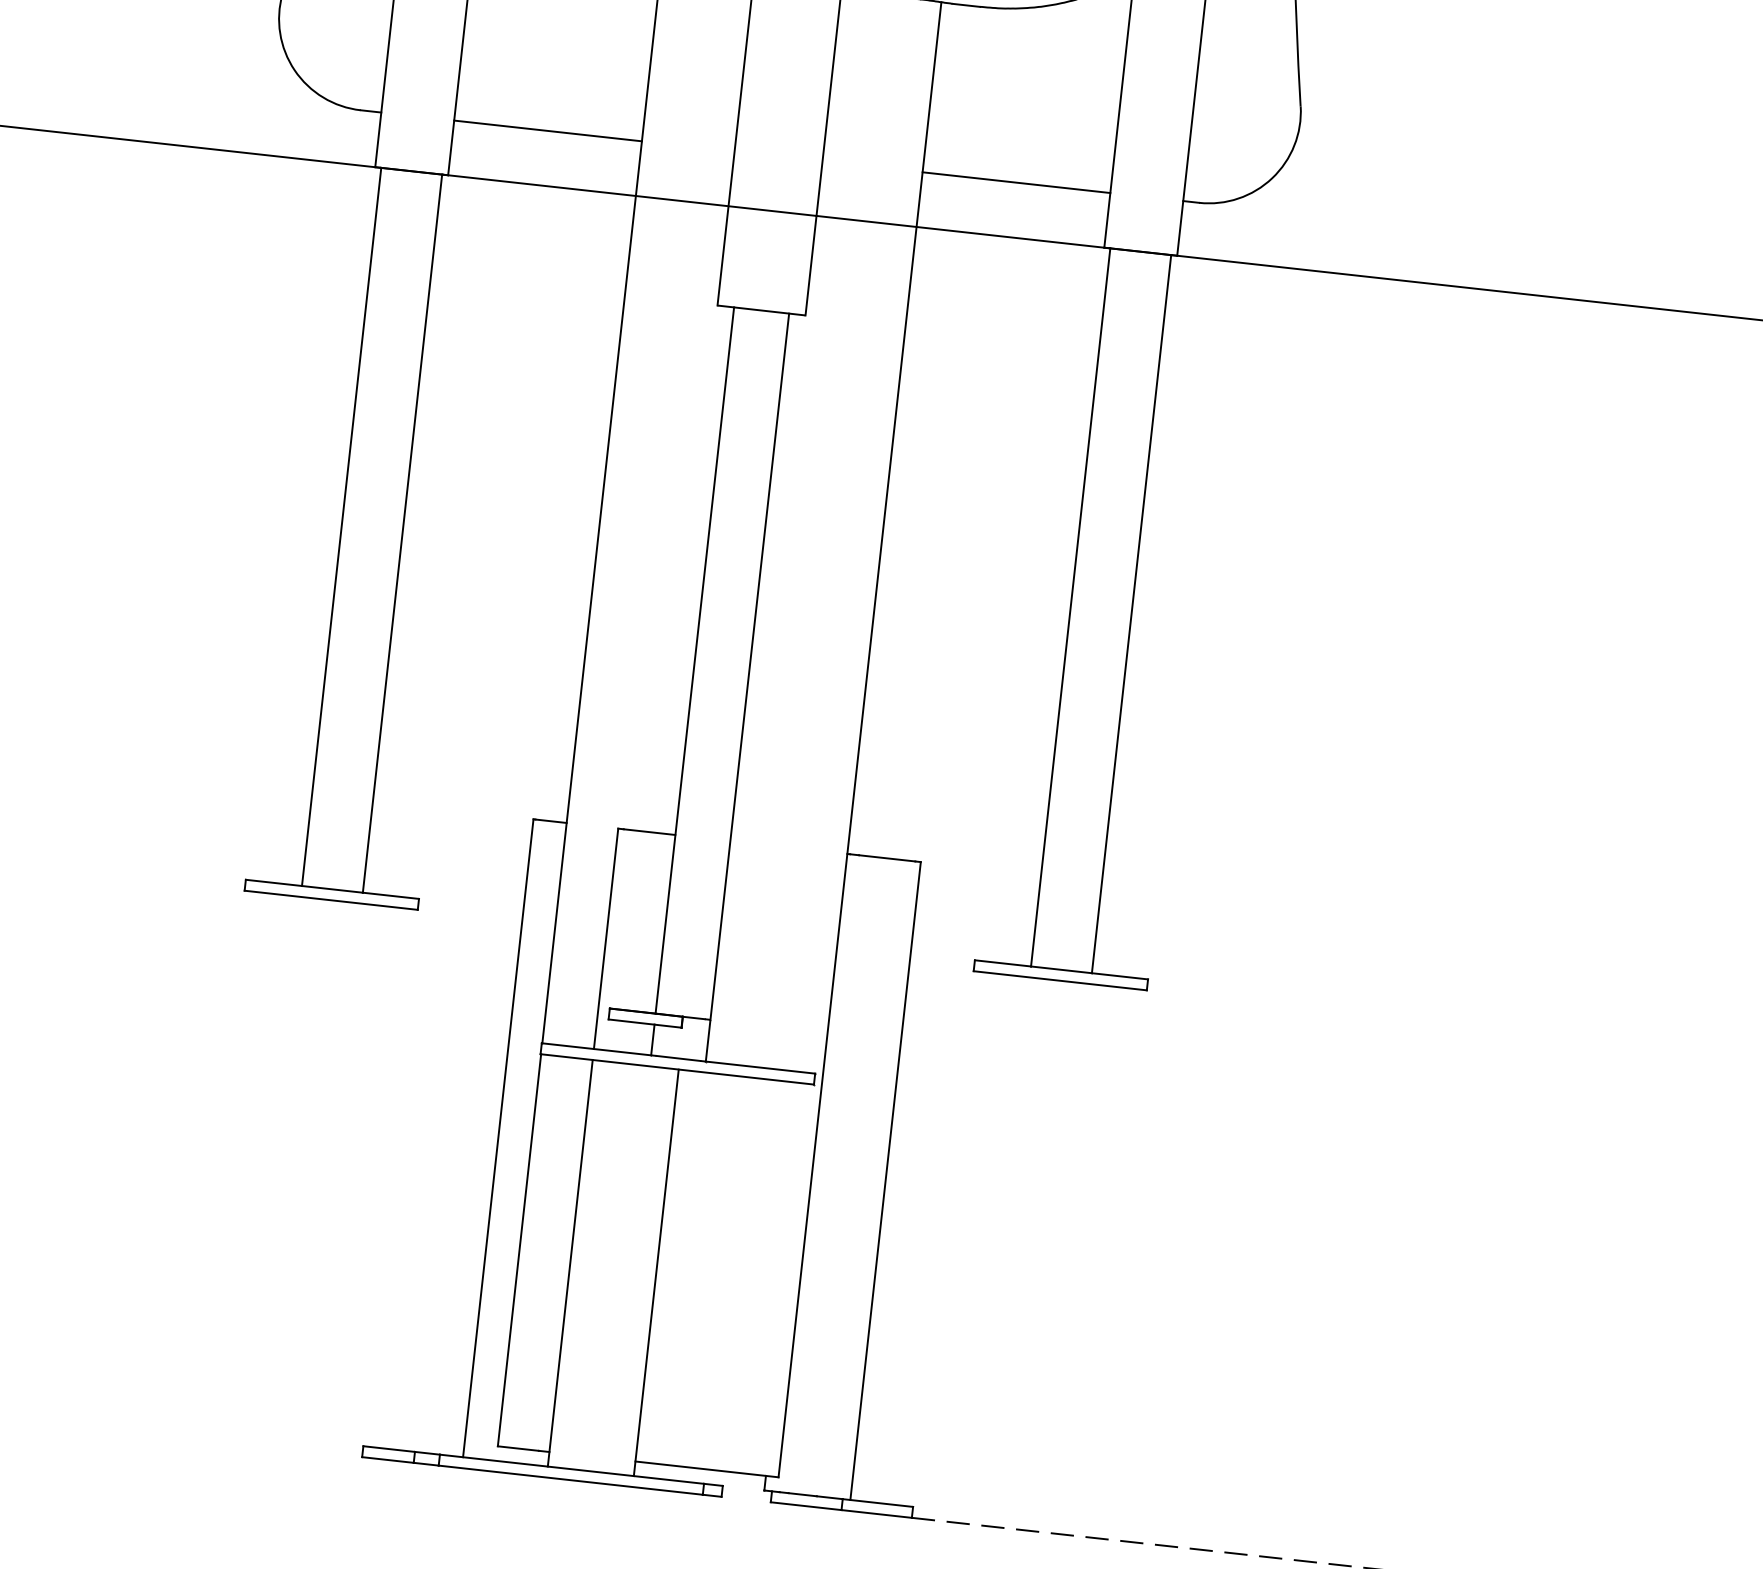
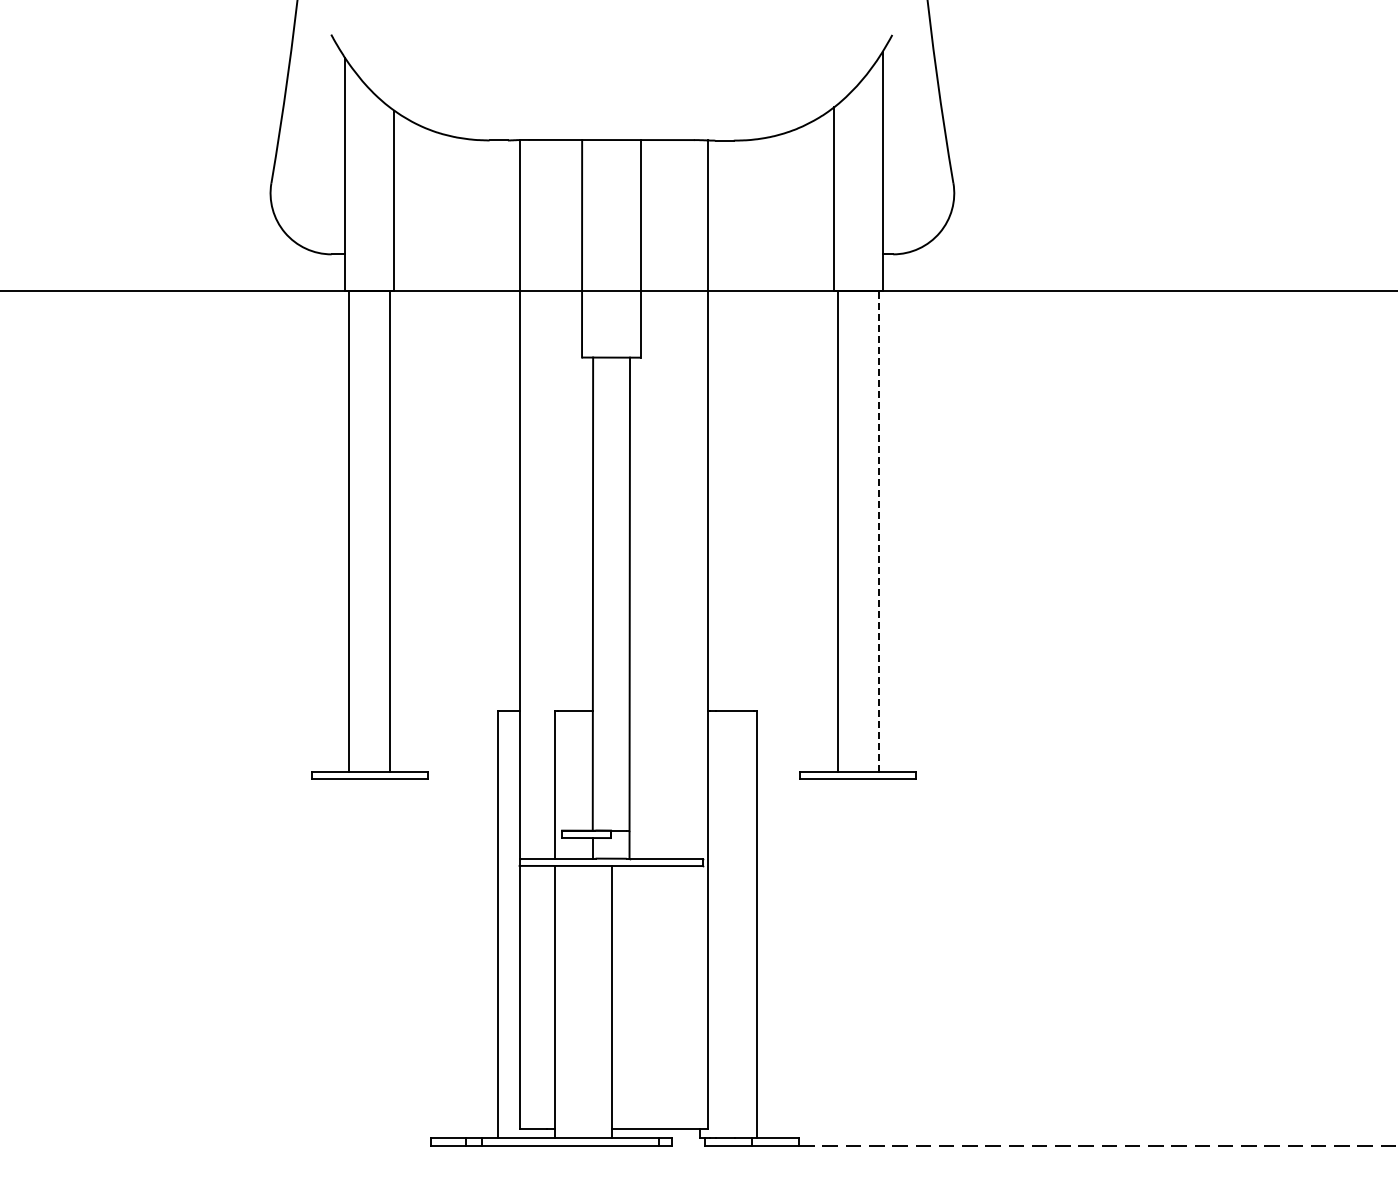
line: (548, 131) -> (457, 254), removed
line: (1015, 182) -> (770, 254), removed
line: (1131, 614) -> (878, 531), solid -> dashed

